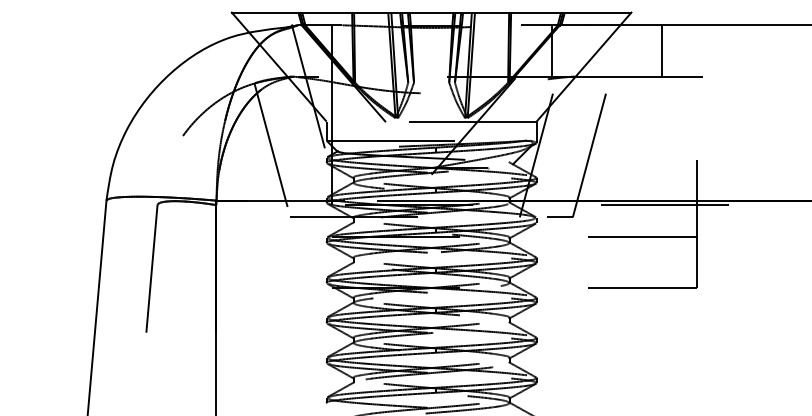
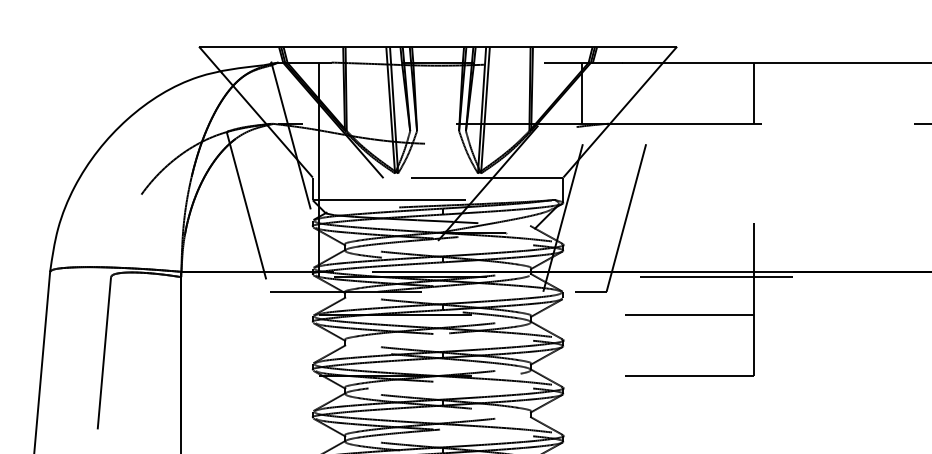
line: (661, 50) -> (754, 92), moved

